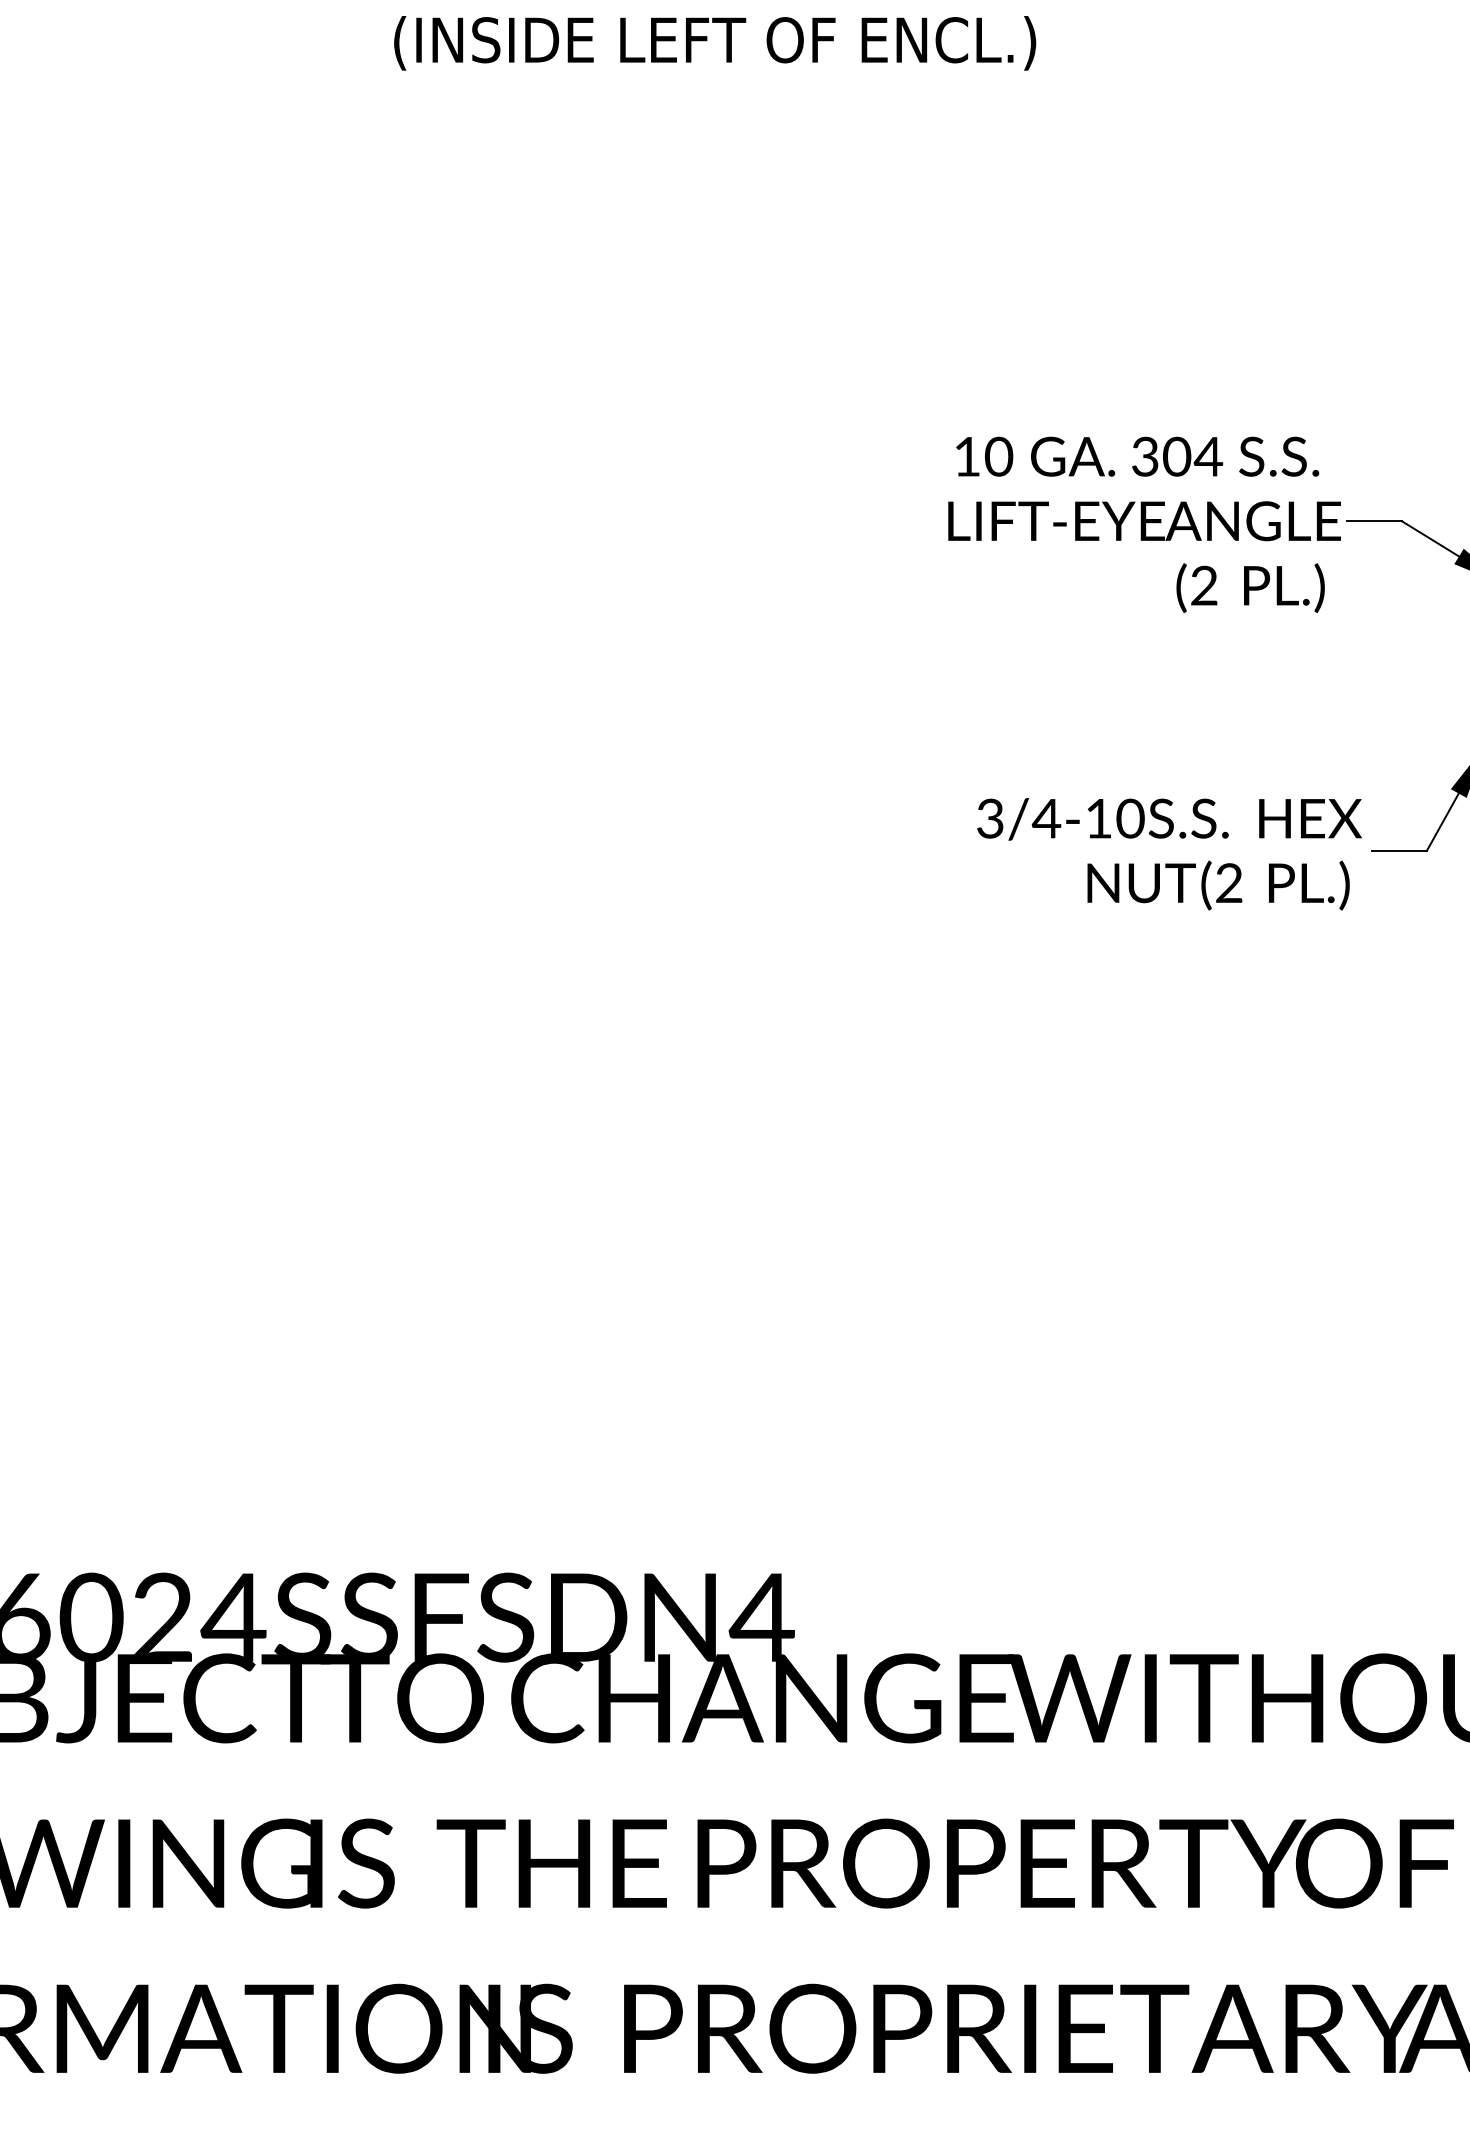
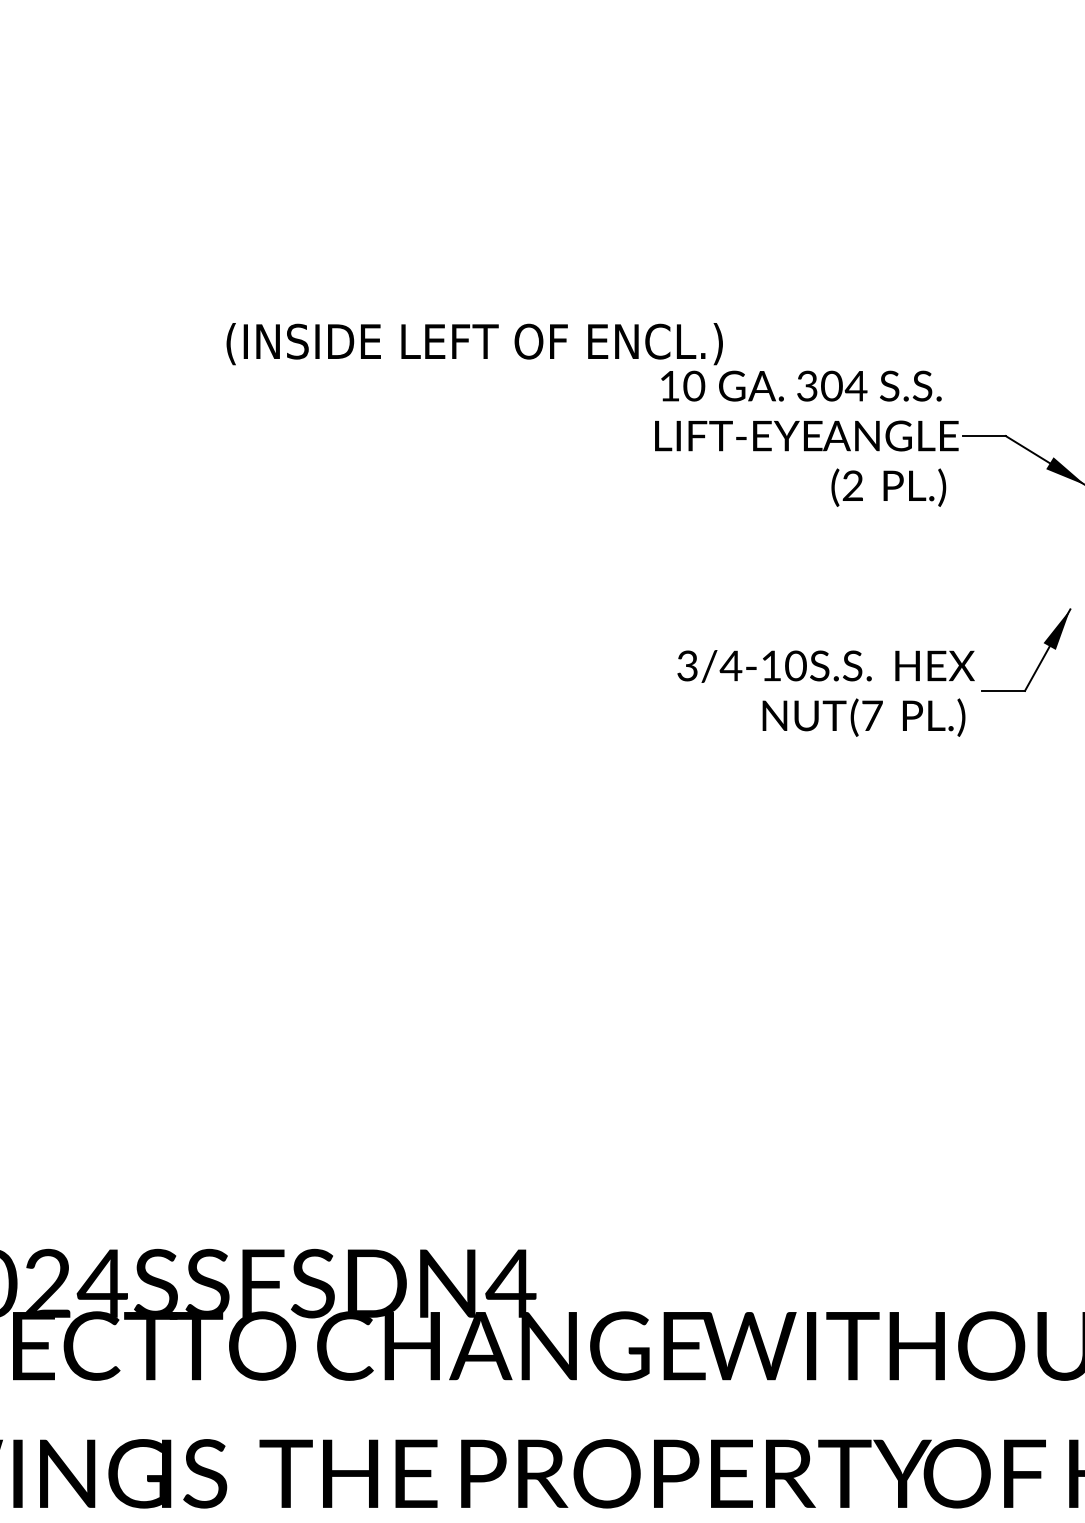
text: (715, 43) -> (475, 344), moved
text: (1229, 882) -> (872, 715), (2 -> (7

